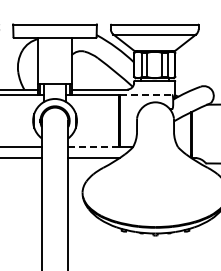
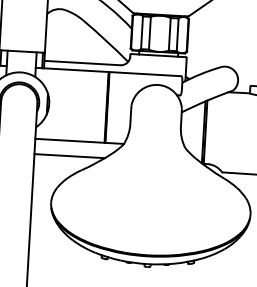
line: (145, 94) -> (144, 73), dashed -> solid
line: (93, 146) -> (69, 140), dashed -> solid

